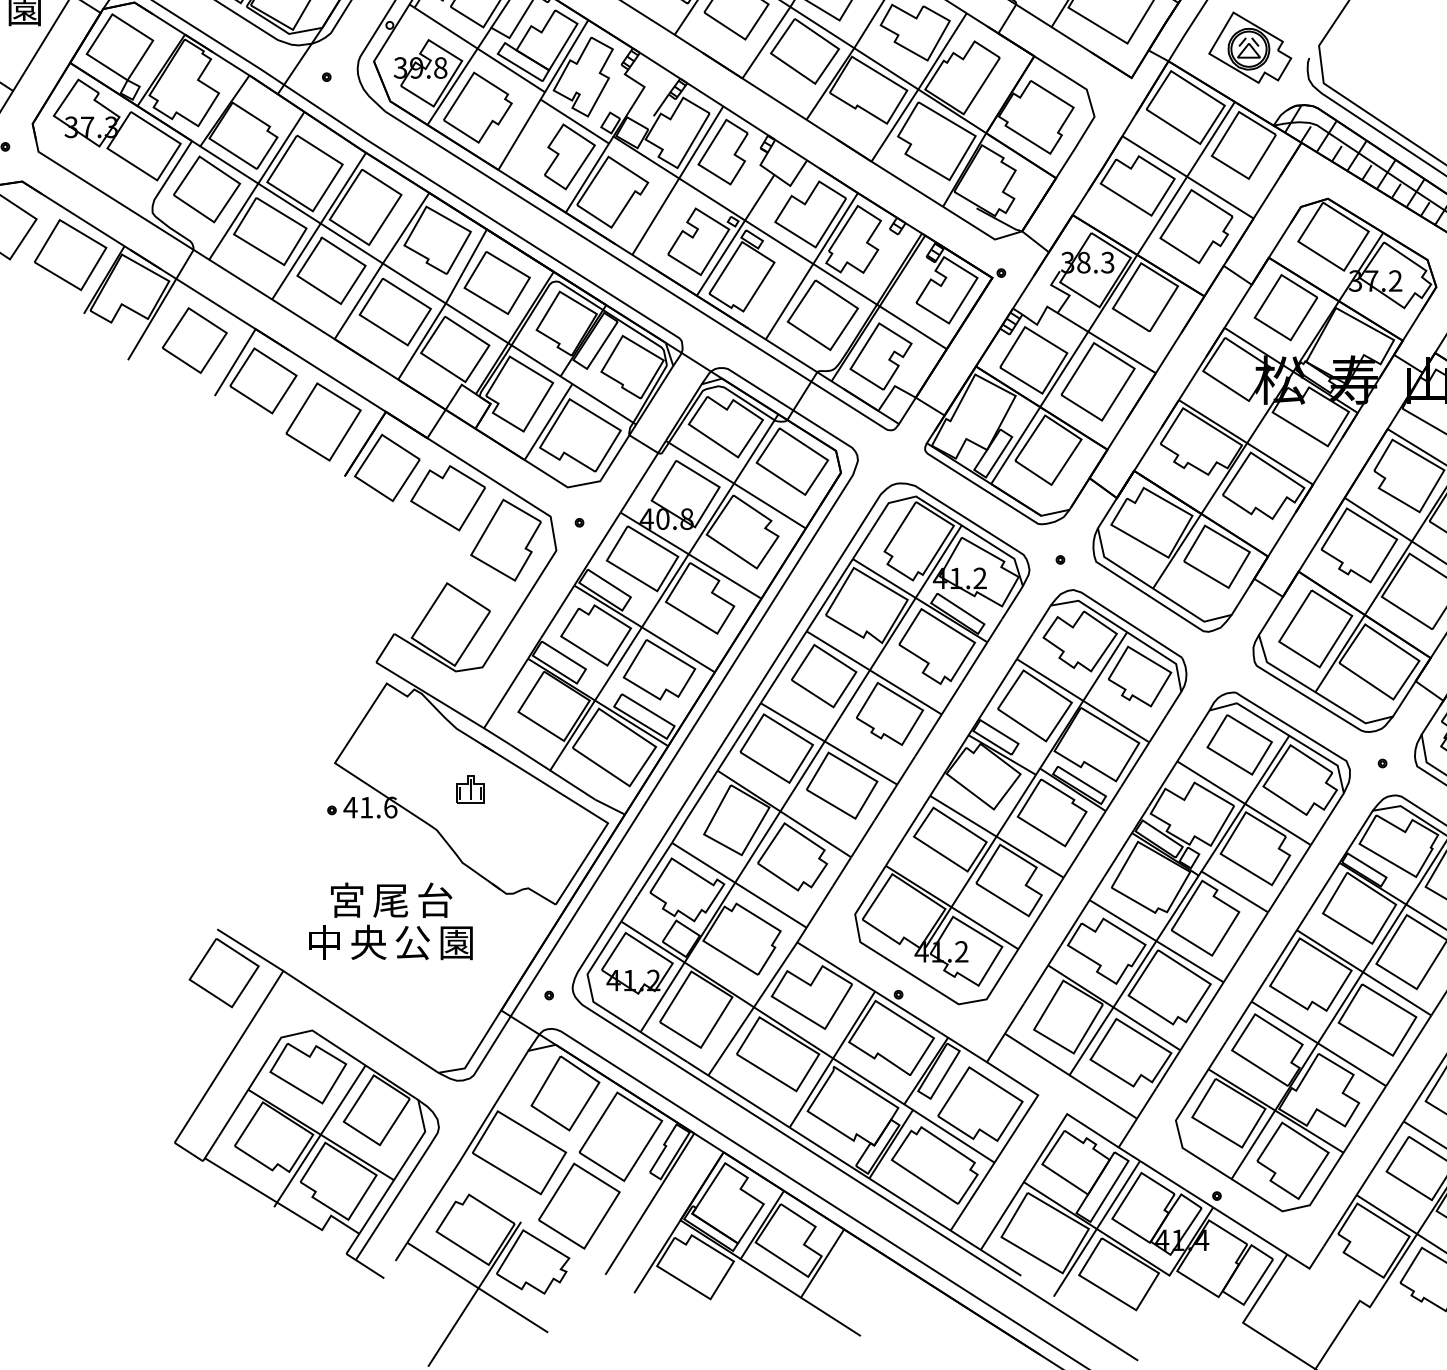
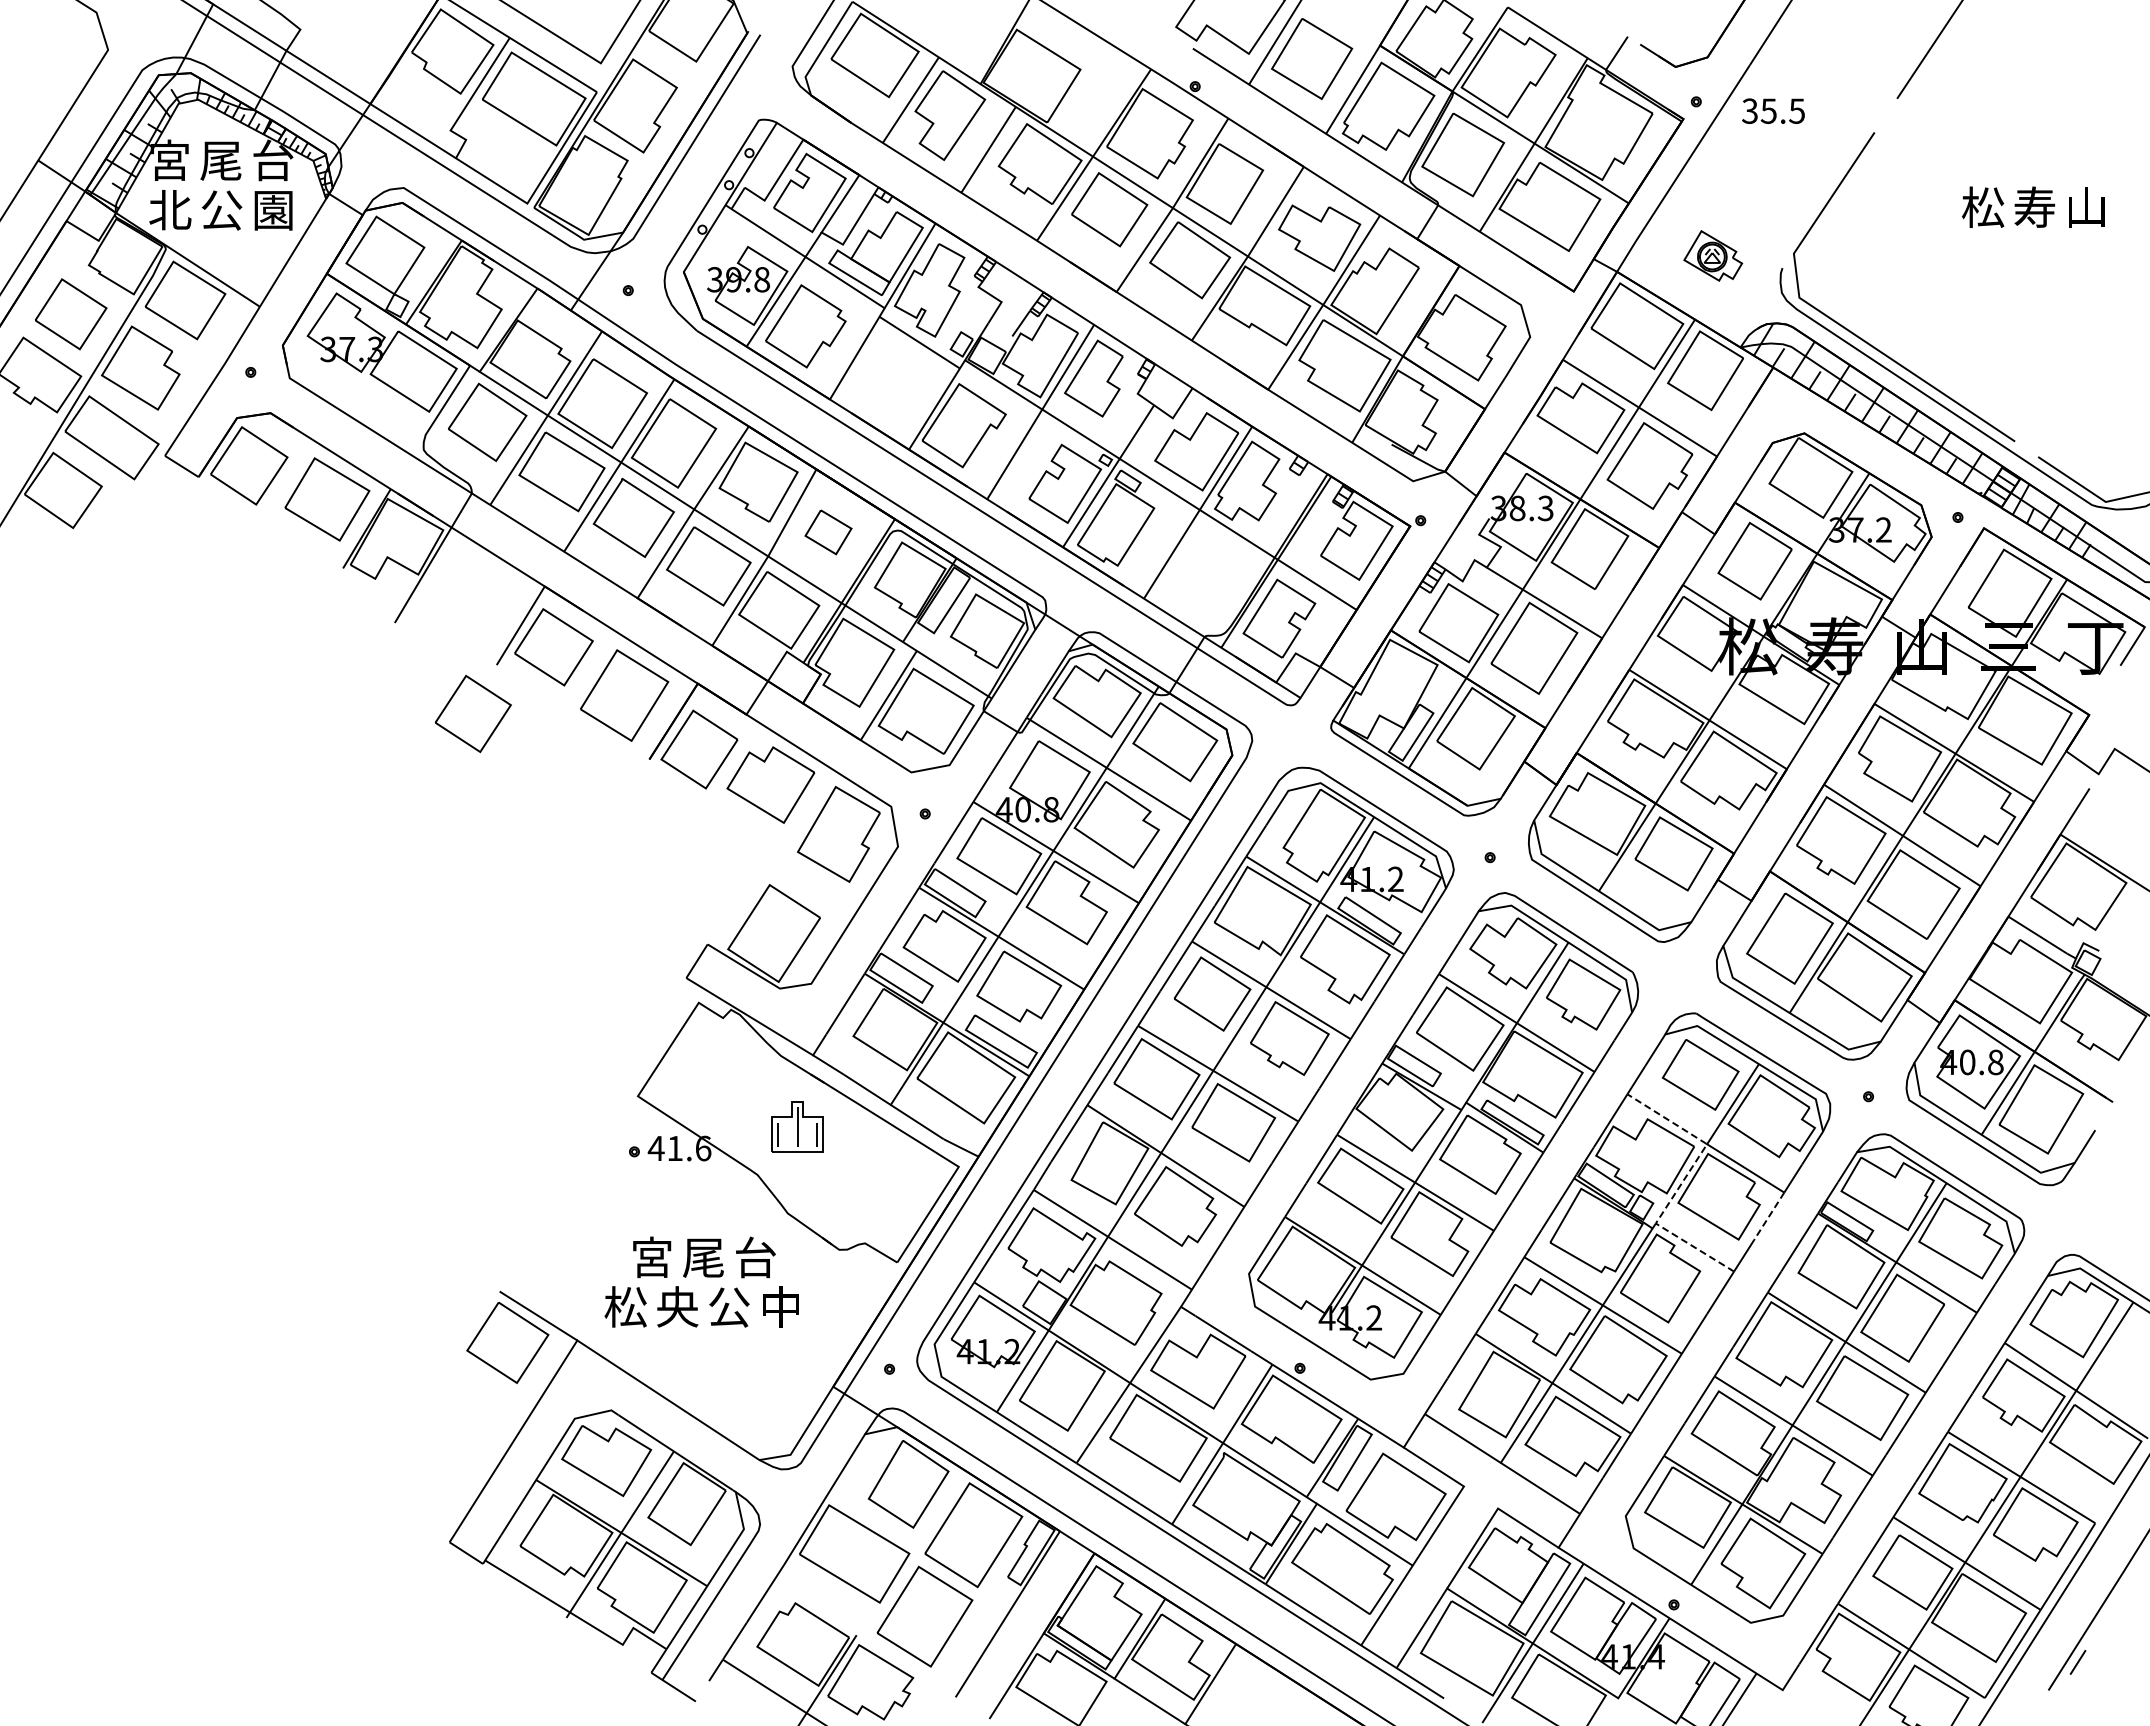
part: (1250, 47) -> (1713, 255), size x0.6
part: (569, 157) -> (913, 384), removed
part: (497, 283) -> (828, 532), size x0.6
part: (823, 314) -> (1211, 569), removed
part: (194, 340) -> (473, 713), moved
part: (470, 788) -> (797, 1126), size x1.6
line: (1224, 836) -> (1682, 1182), solid -> dashed
line: (1298, 865) -> (1769, 1216), solid -> dashed
text: (324, 942) -> (625, 1306), 中 -> 松
text: (456, 942) -> (780, 1306), 園 -> 中

